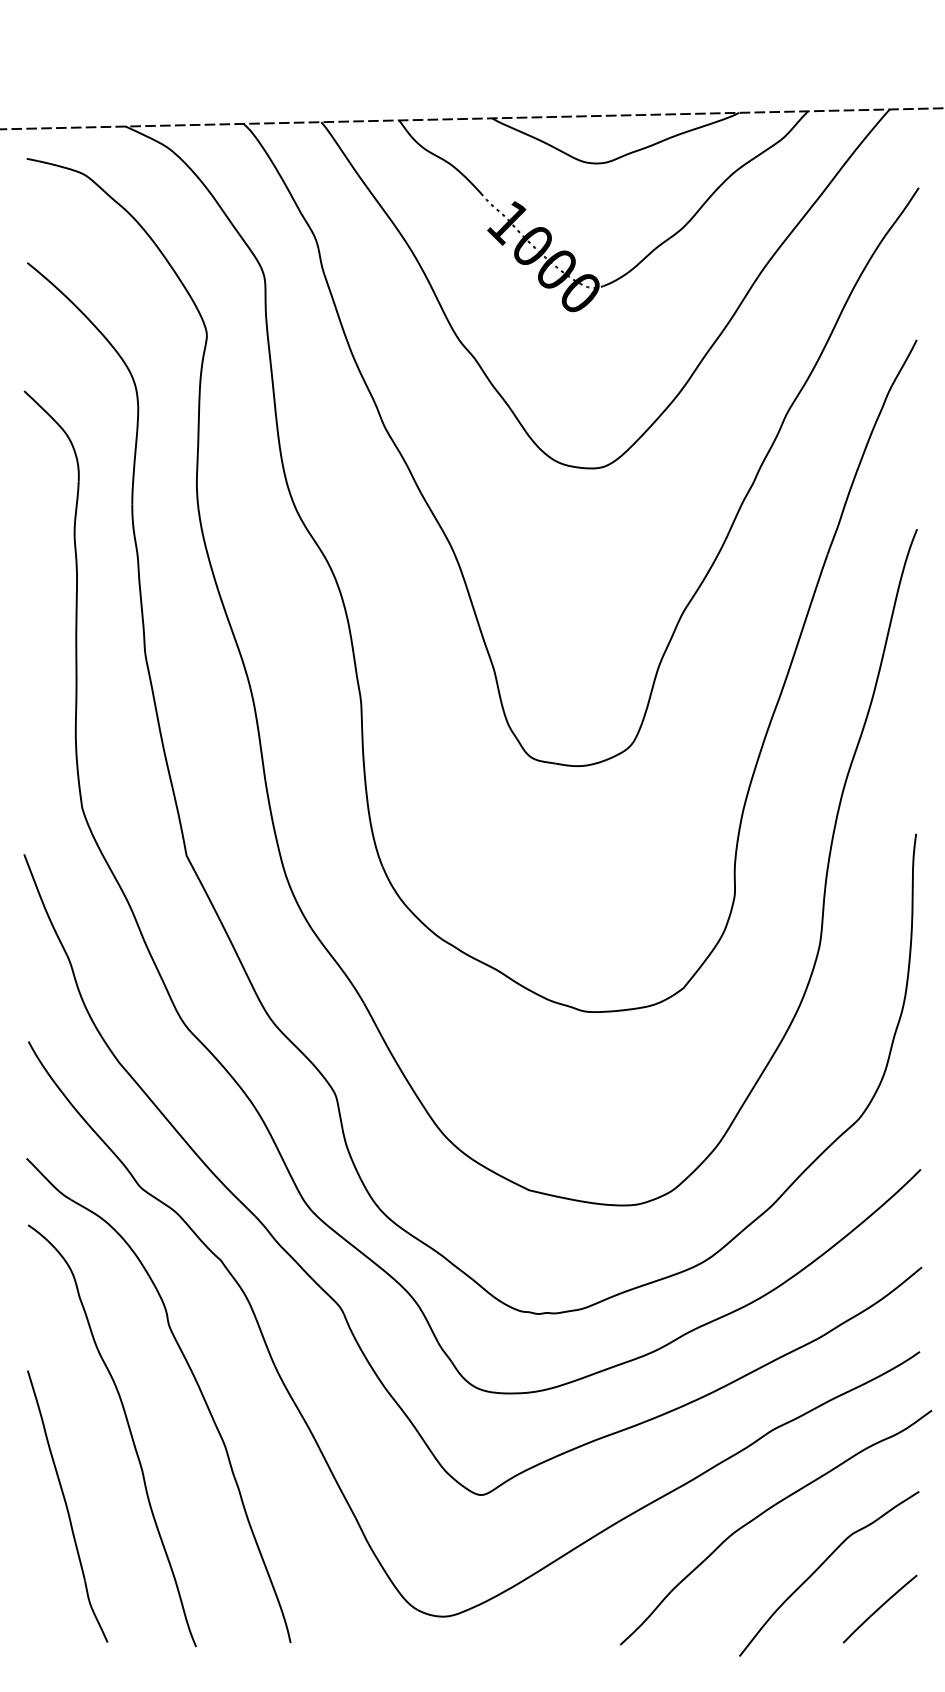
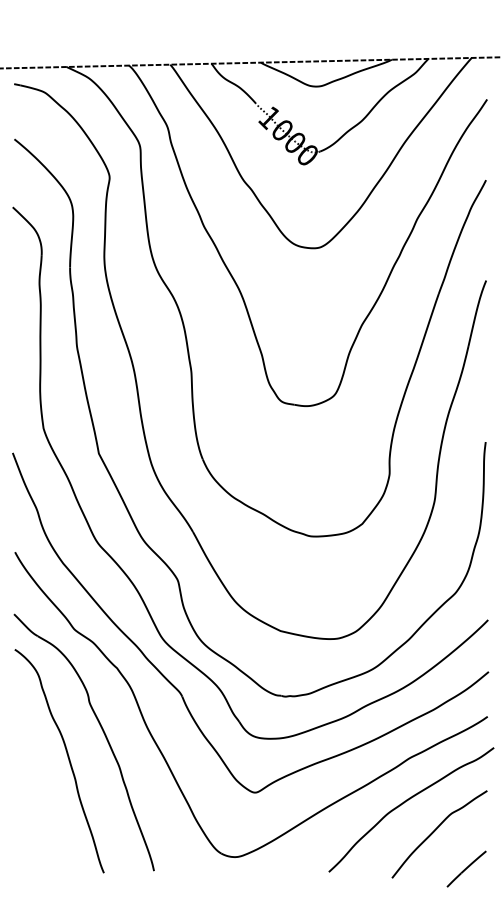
part: (67, 1506) -> (35, 798), removed
line: (879, 1607) -> (466, 868), moved

